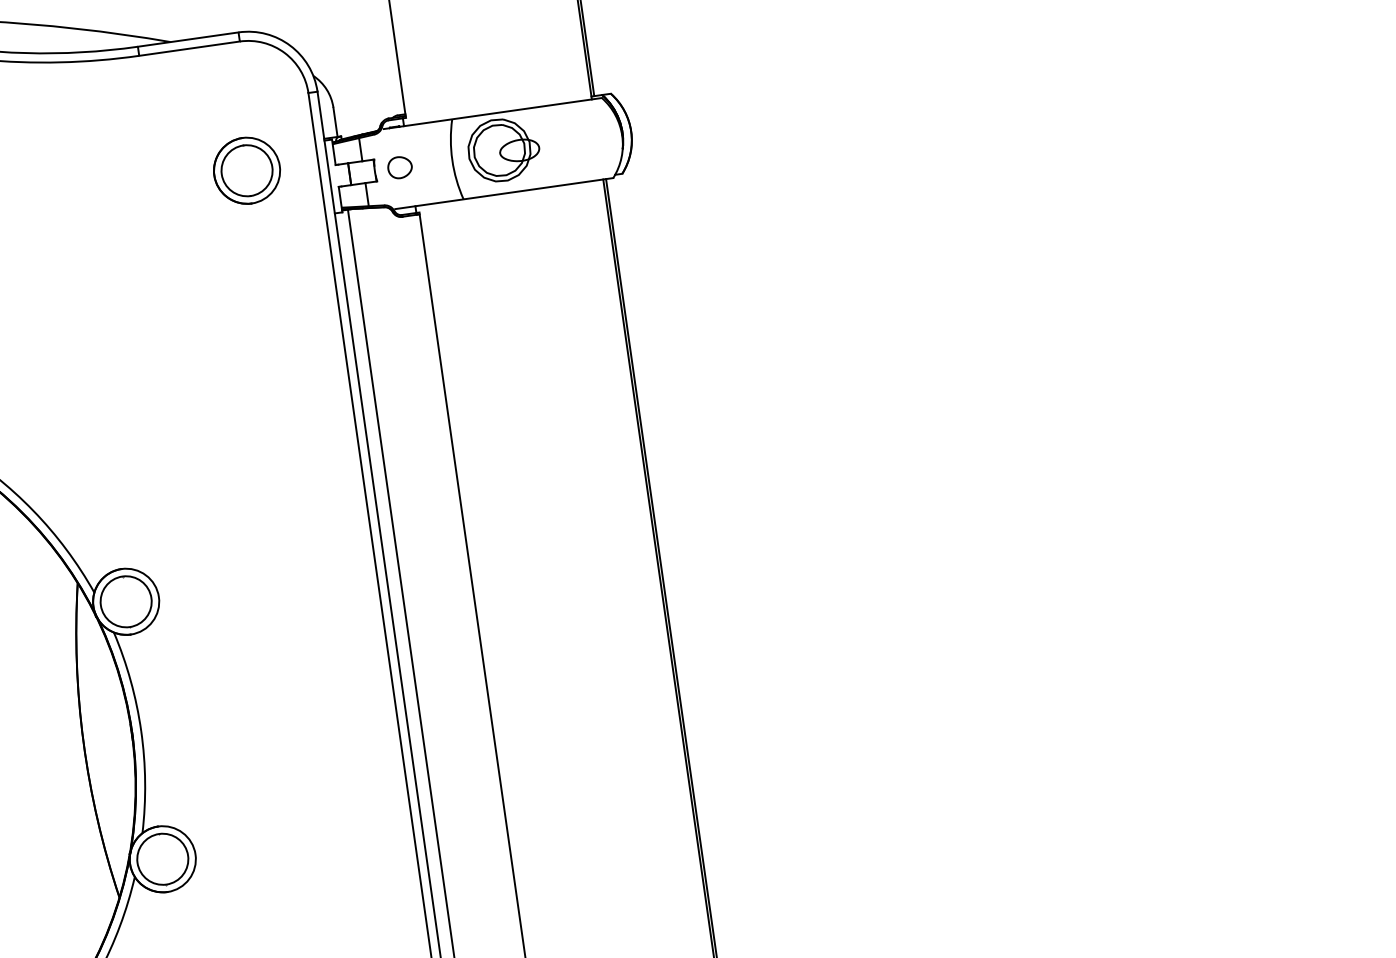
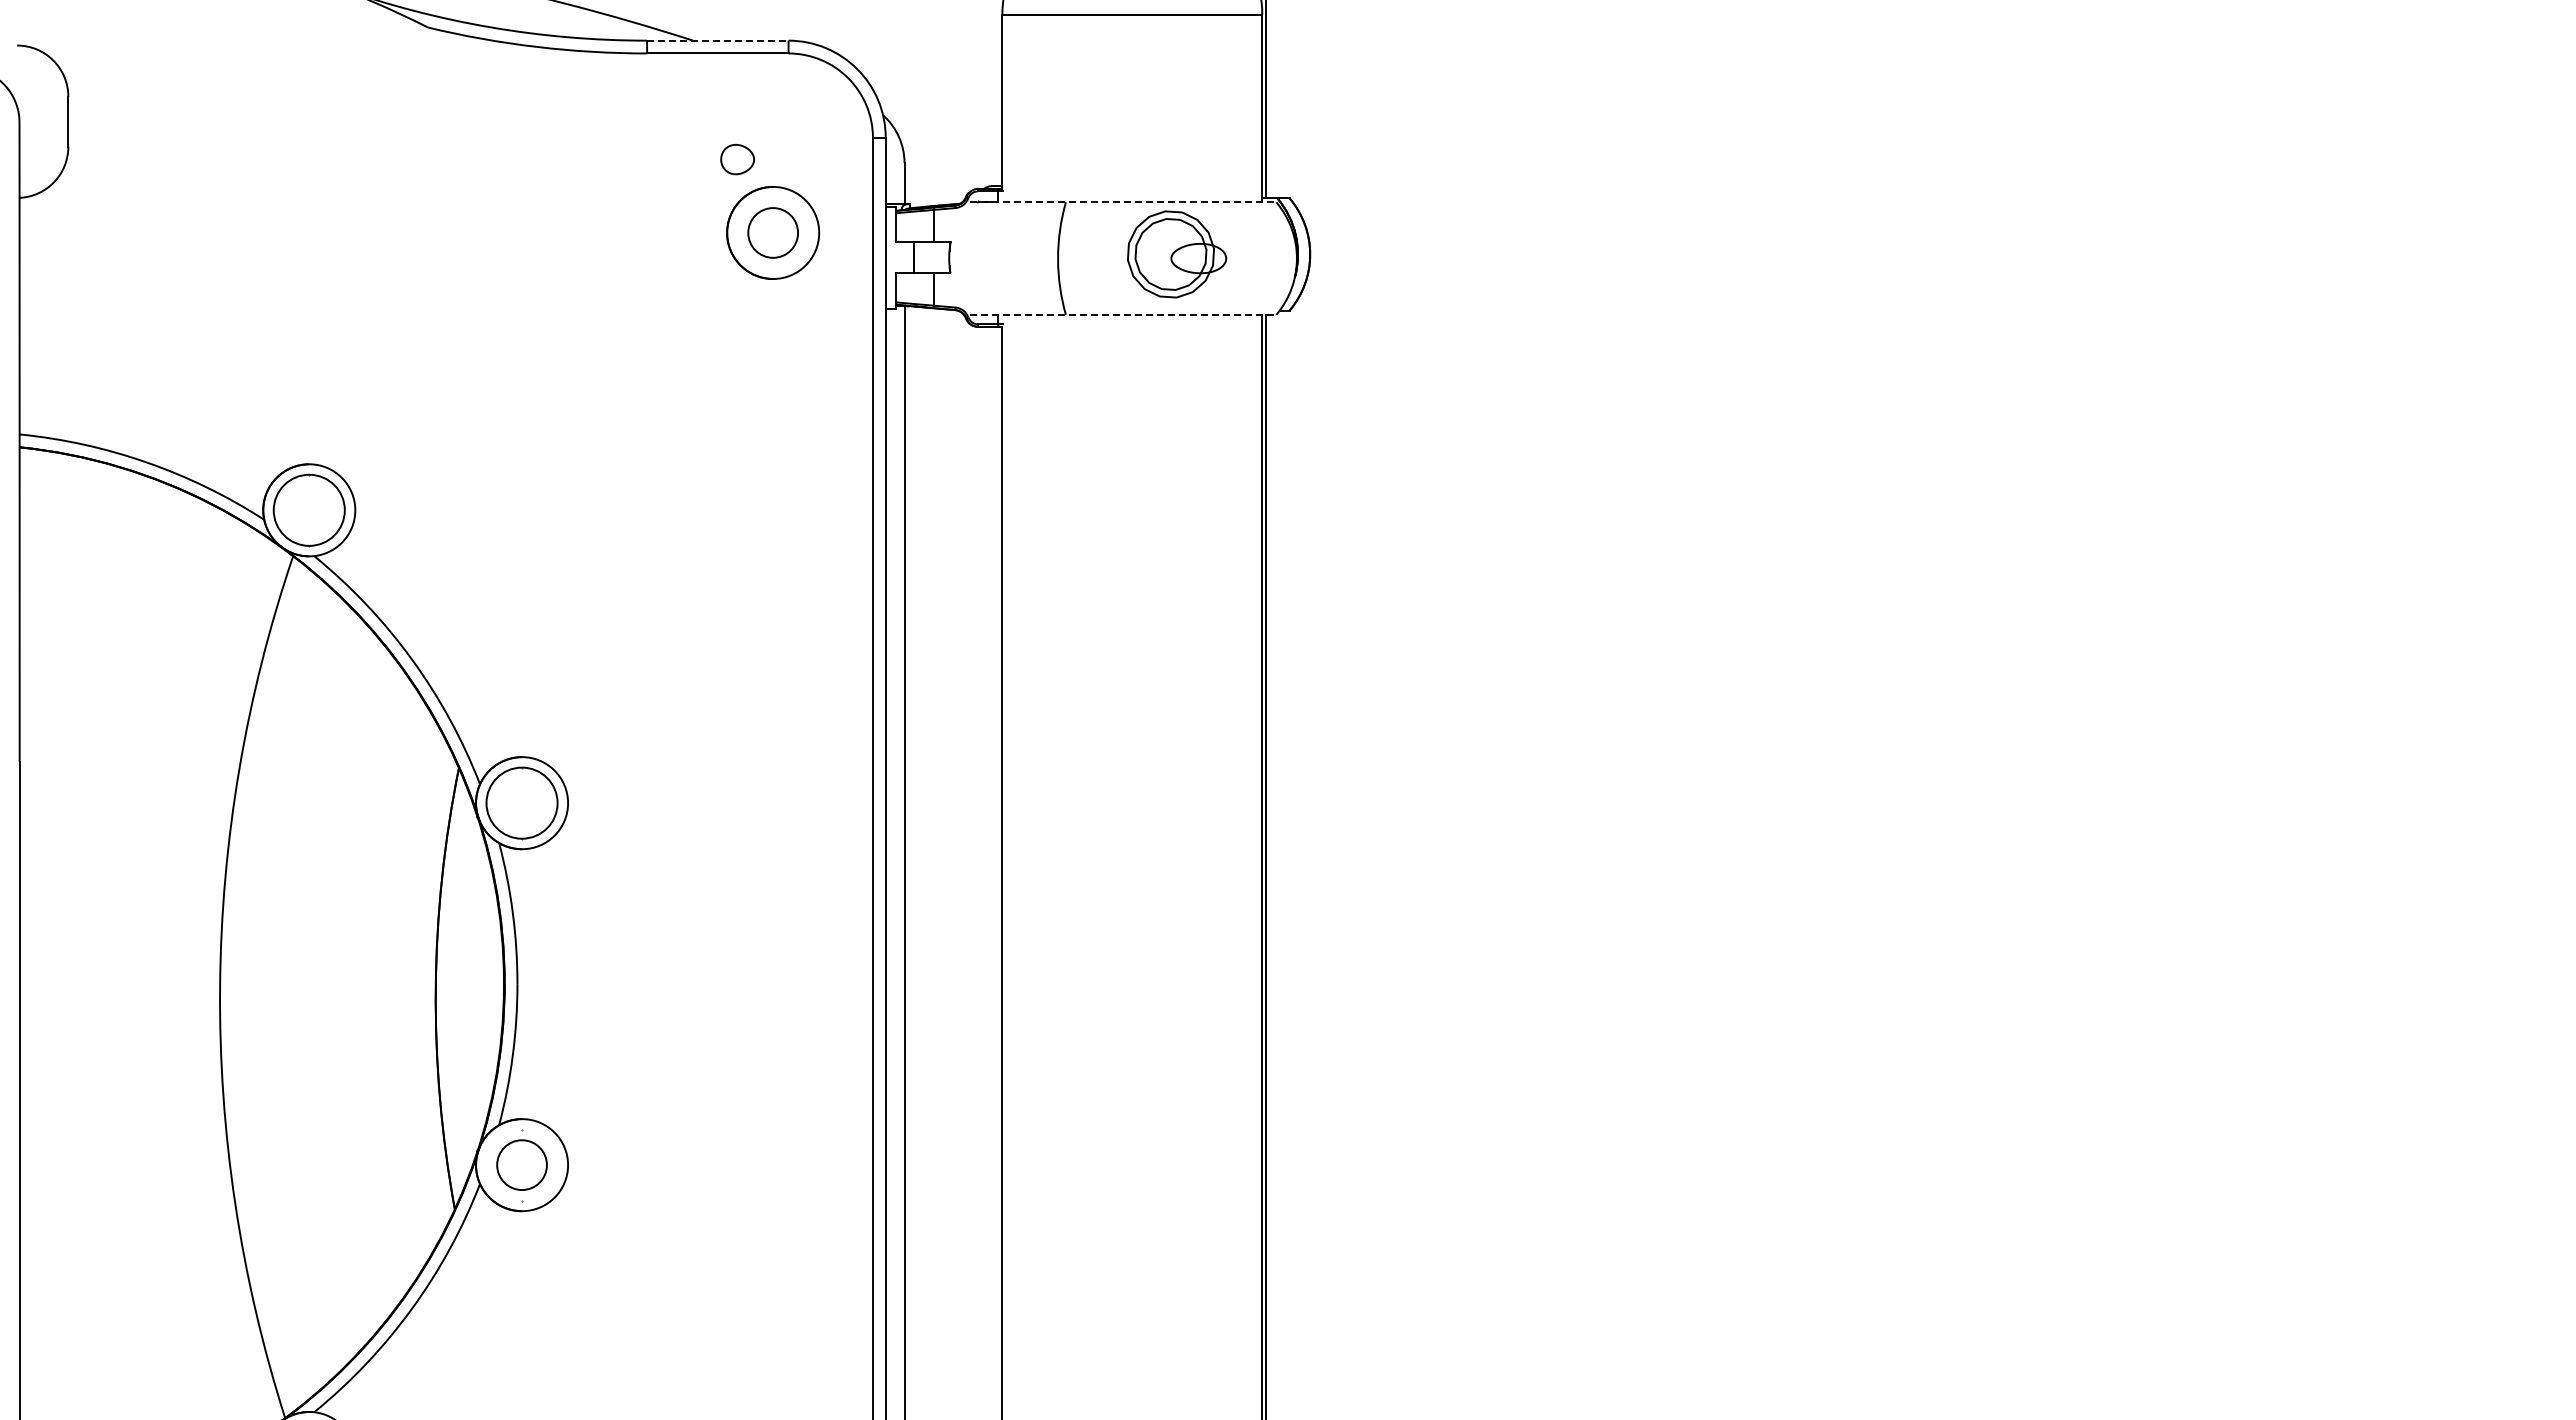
line: (187, 39) -> (717, 40), solid -> dashed
line: (493, 113) -> (1123, 202), solid -> dashed
part: (504, 149) -> (1177, 254), moved
part: (399, 167) -> (737, 159), moved
circle: (246, 170) -> (772, 232), size x0.7
line: (504, 193) -> (1123, 314), solid -> dashed
circle: (162, 858) -> (521, 1164), size x0.7

